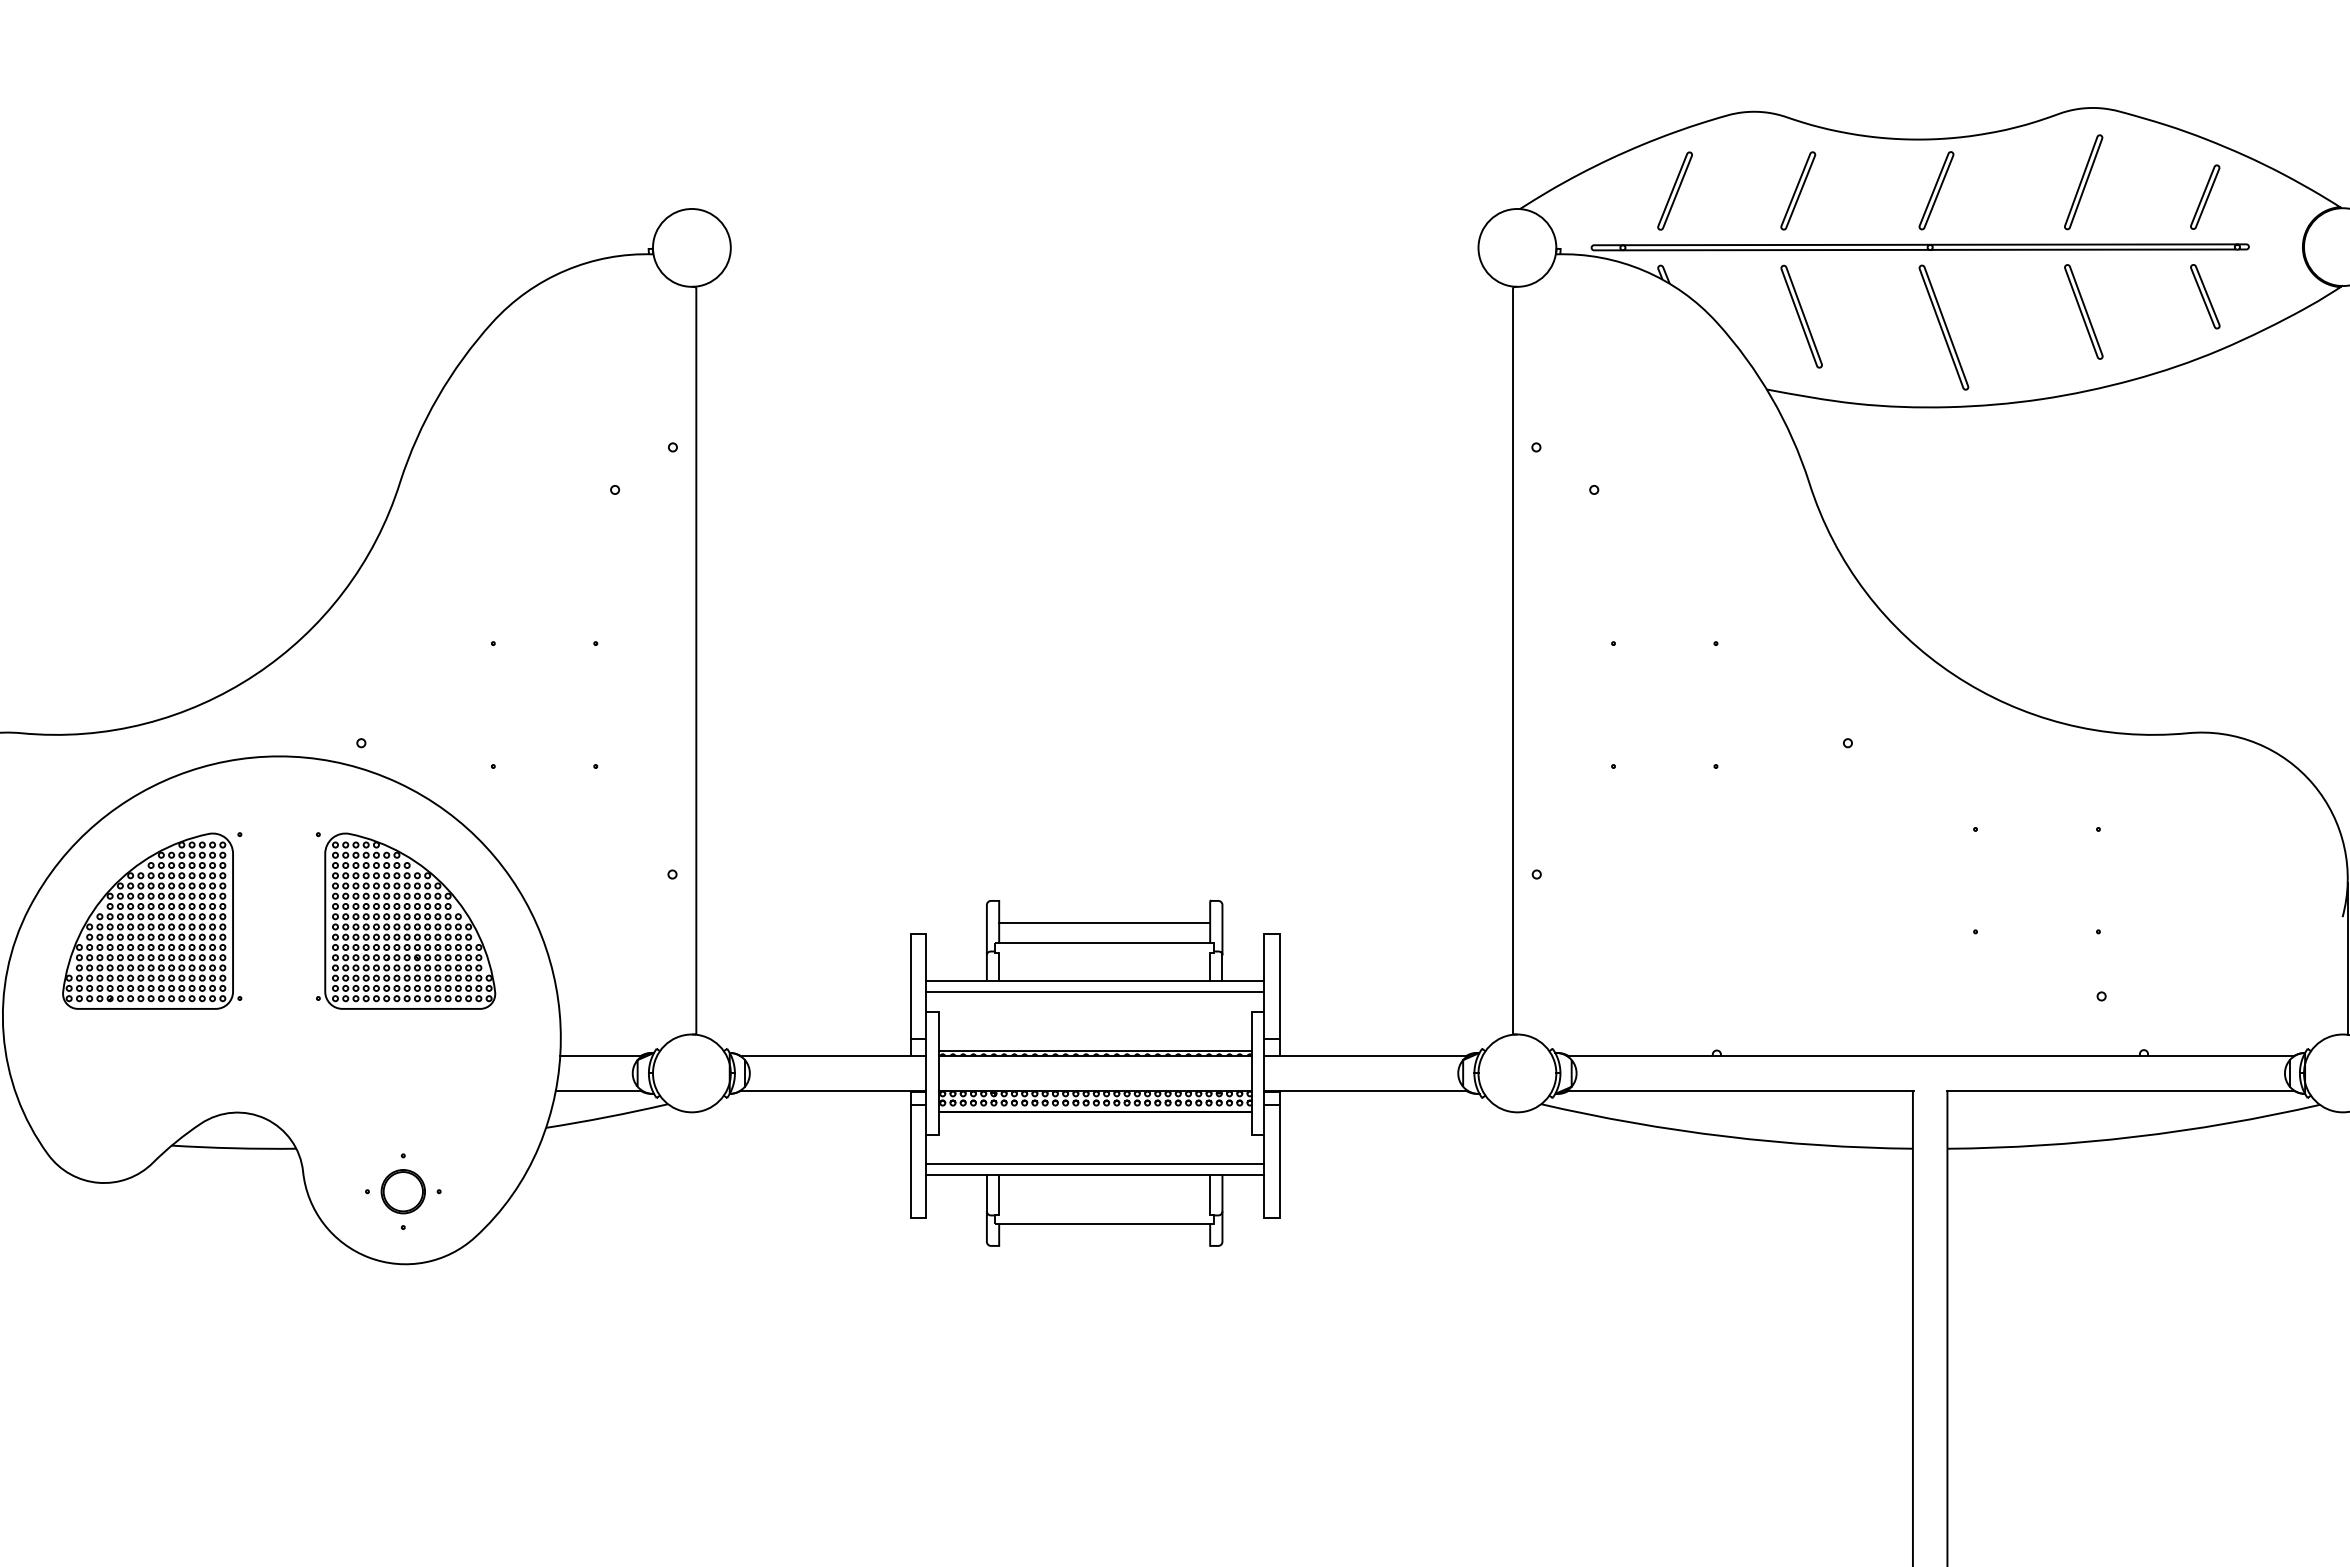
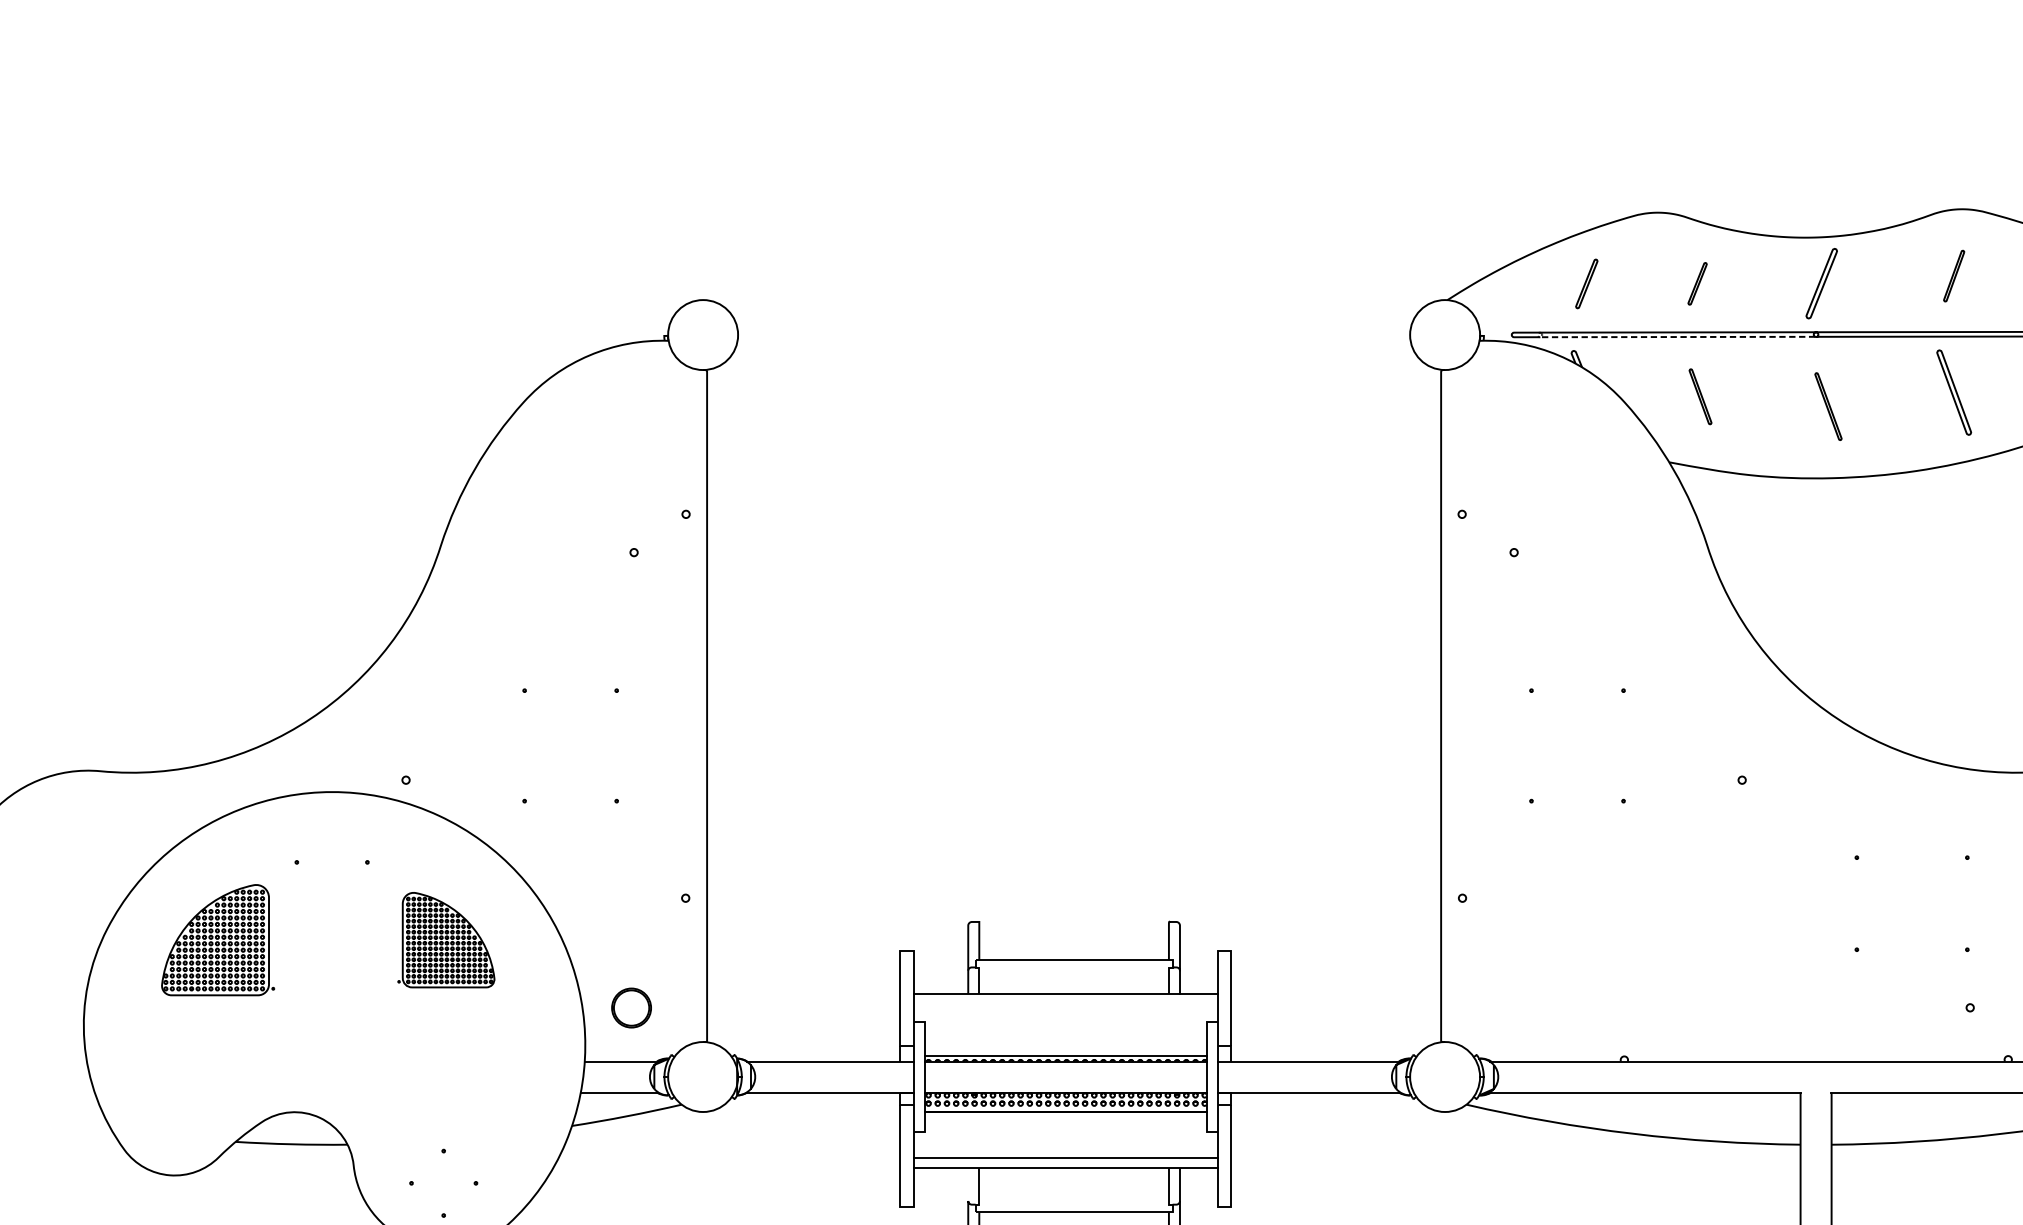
part: (2083, 182) -> (1953, 276), size x0.6
part: (1674, 190) -> (1586, 283), size x0.7
part: (1798, 190) -> (1697, 283), size x0.6
line: (1760, 250) -> (1663, 337), solid -> dashed
part: (1801, 316) -> (1700, 396), size x0.6
part: (1943, 327) -> (1828, 406), size x0.6
part: (152, 920) -> (218, 939), size x0.7
part: (406, 920) -> (446, 939), size x0.6
line: (1104, 922) -> (1073, 941), removed
line: (1095, 992) -> (1065, 1004), removed
part: (402, 1191) -> (630, 1007), moved
line: (986, 1192) -> (967, 1184), removed

